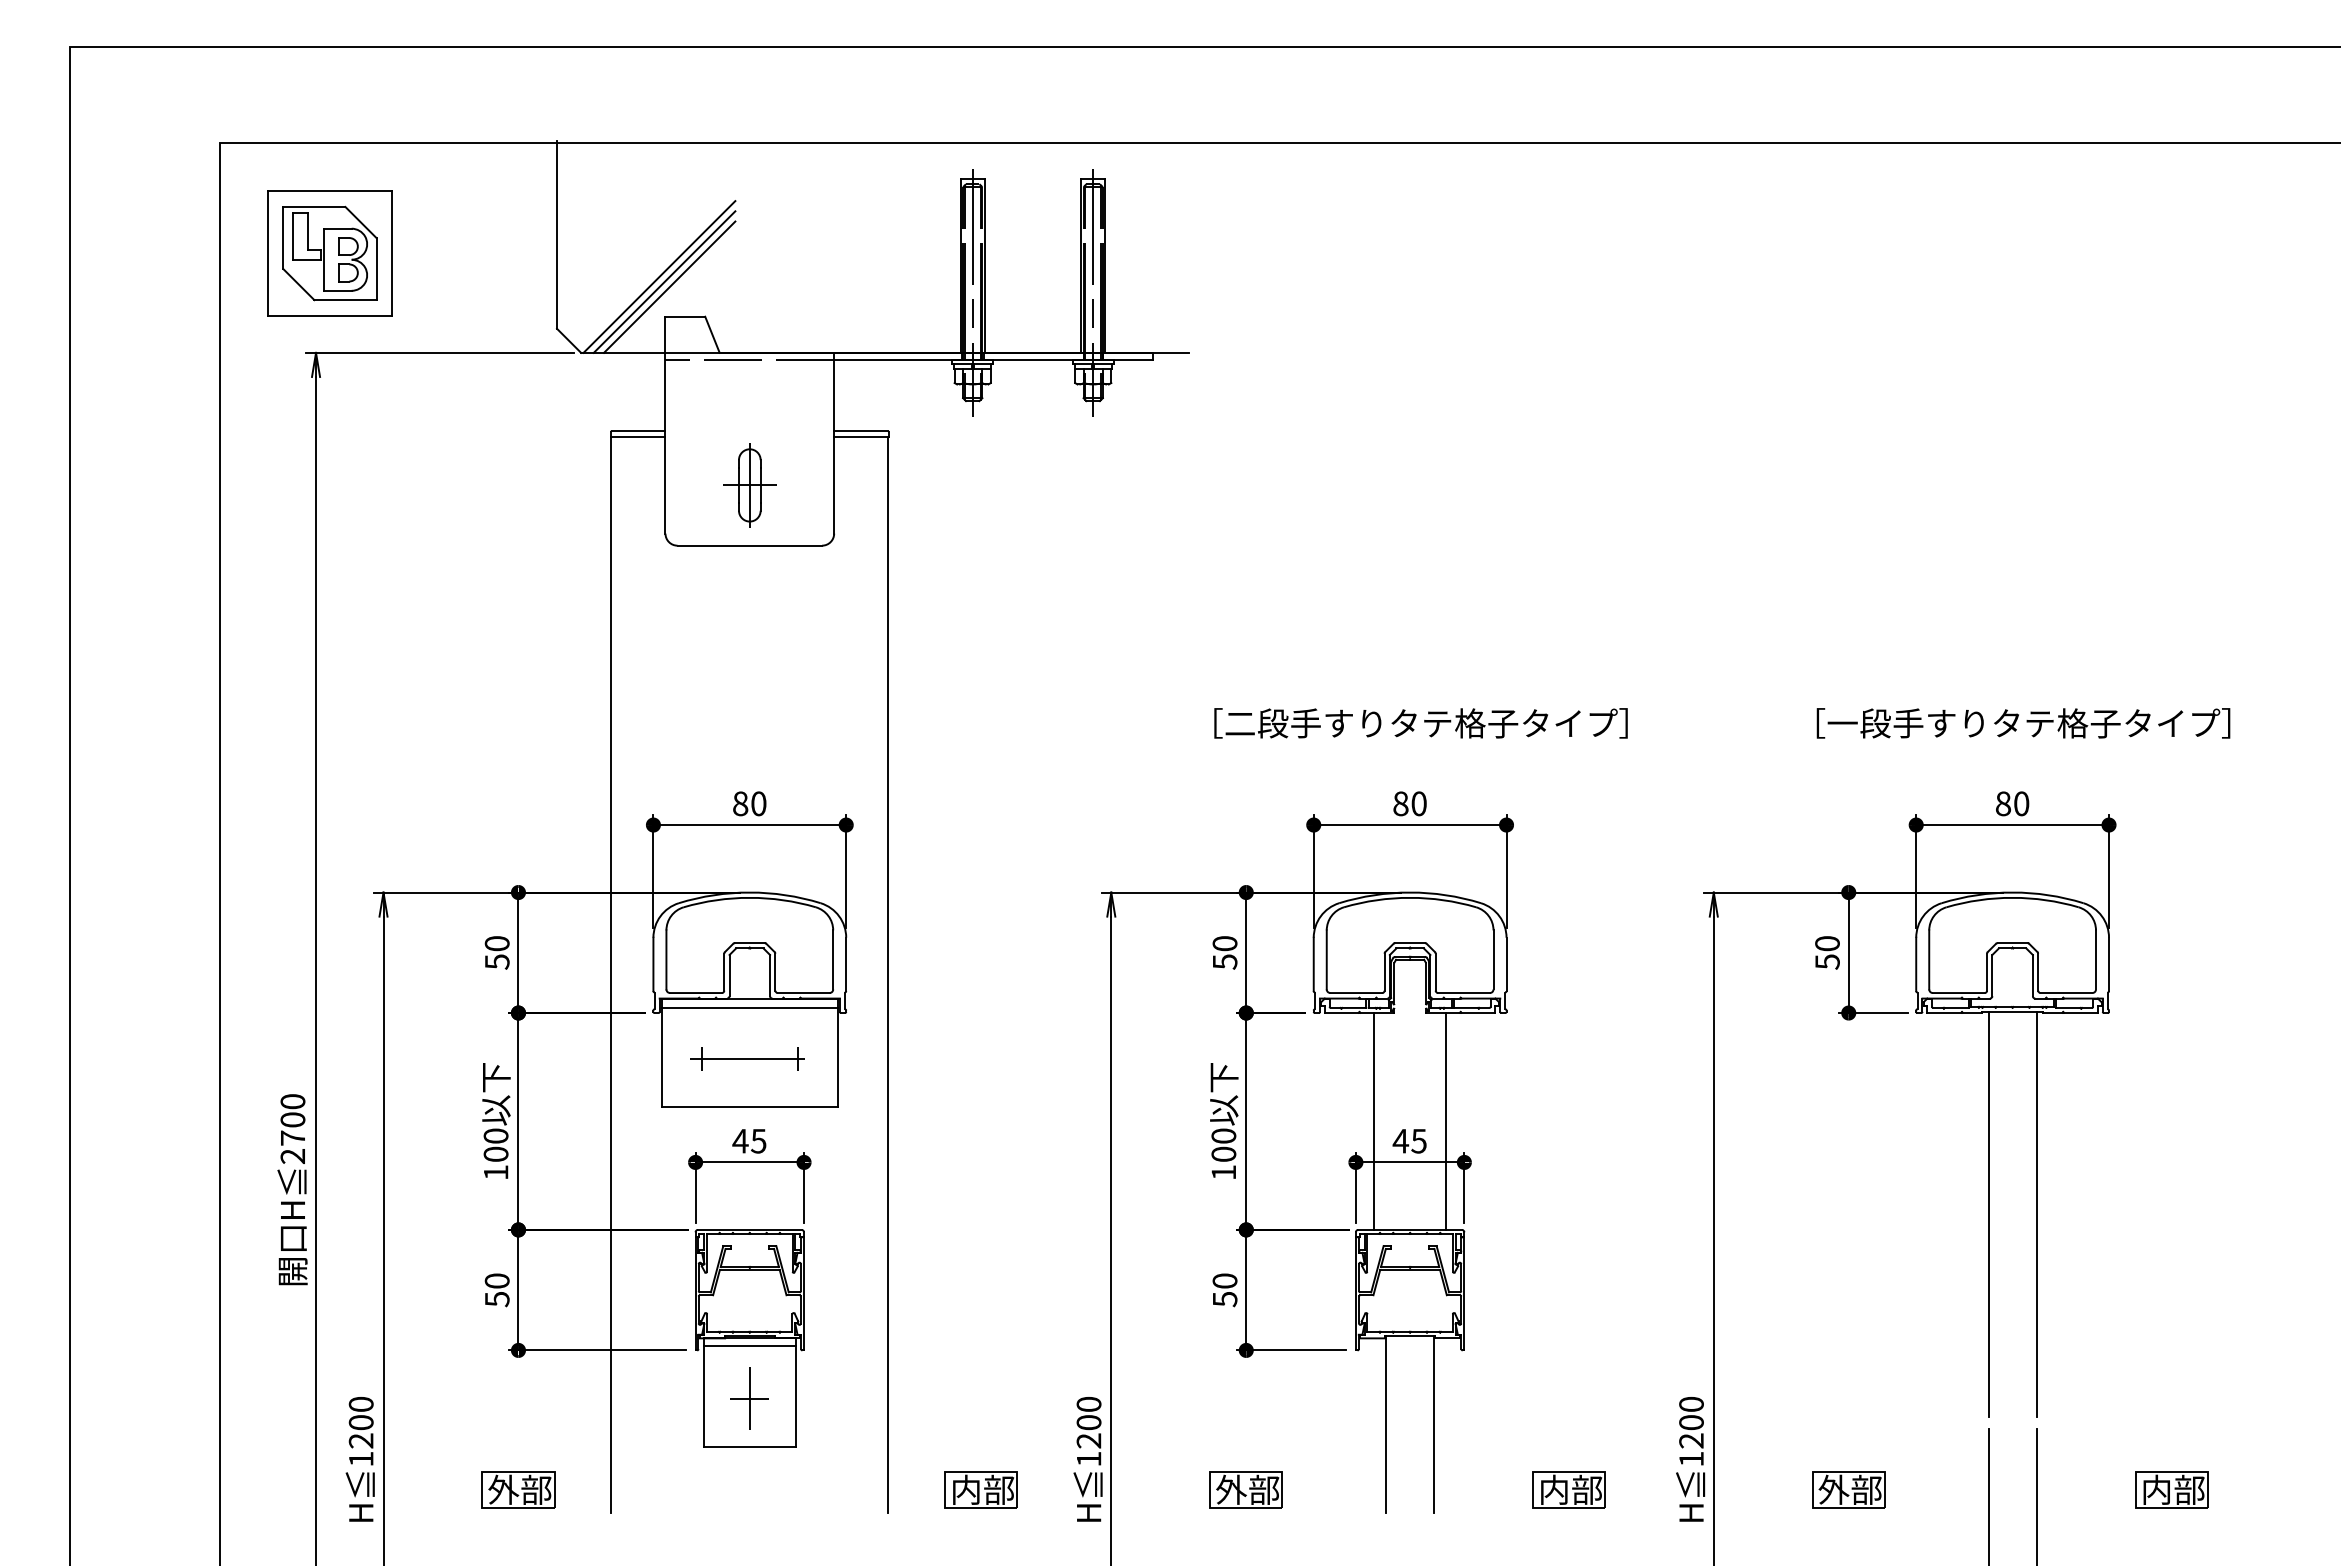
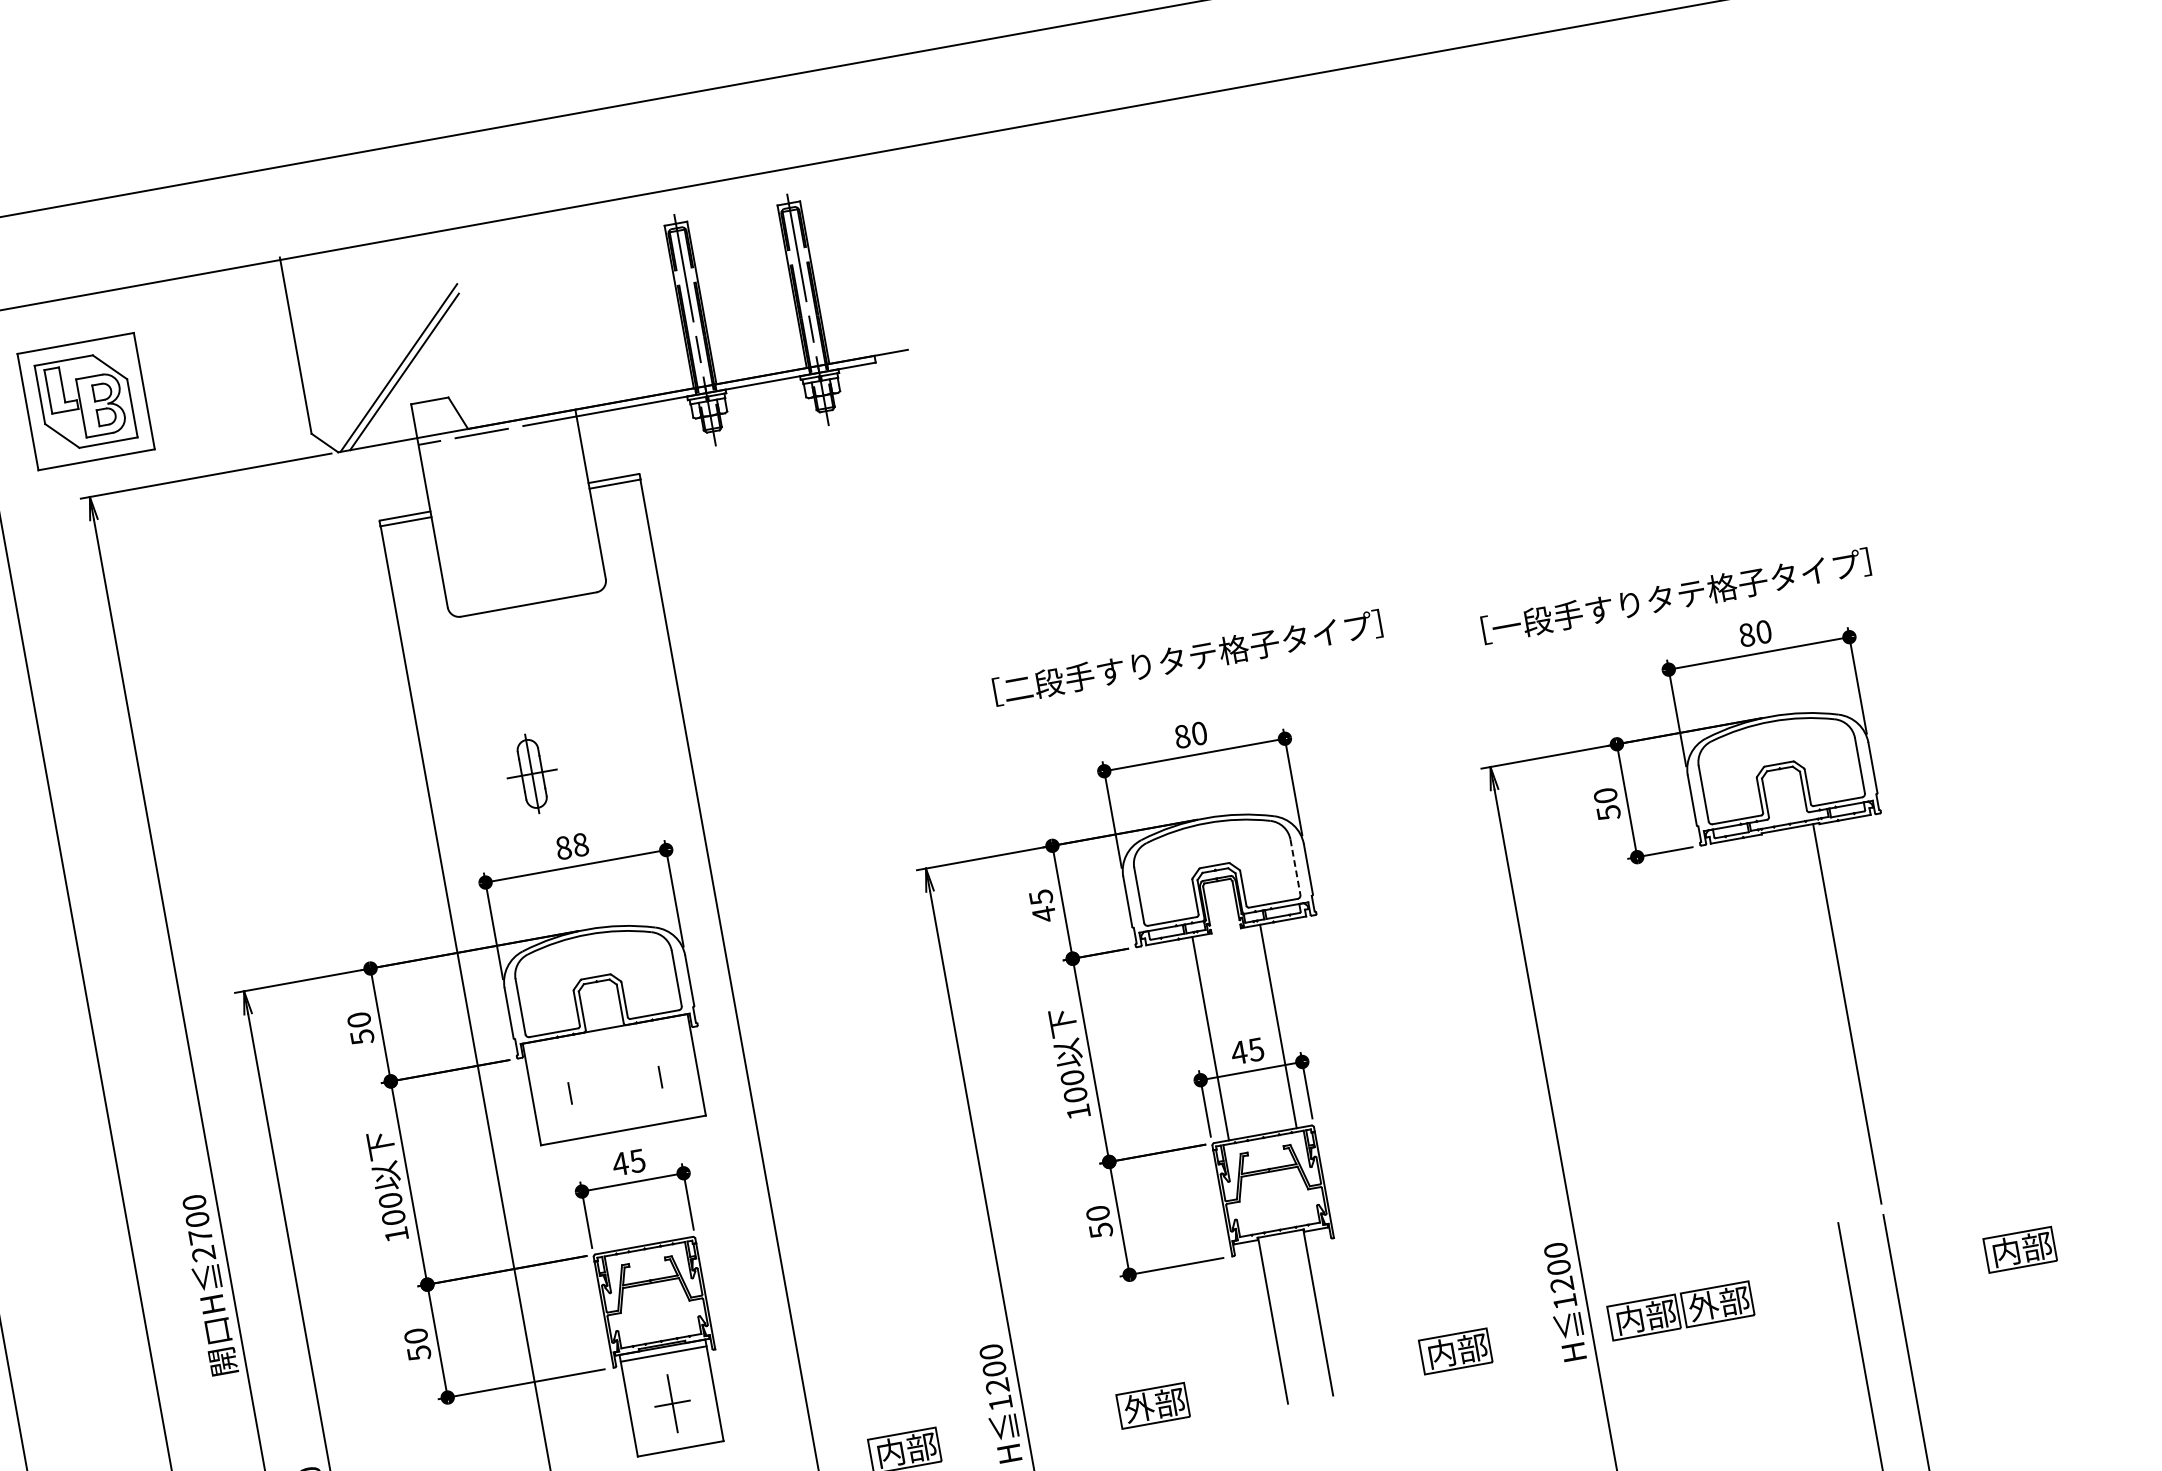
line: (669, 286) -> (409, 375), removed
part: (749, 485) -> (531, 774), moved
text: (2023, 723) -> (1676, 596), moved
text: (758, 804) -> (580, 845), 80 -> 88
text: (1224, 953) -> (1042, 906), 50 -> 45
line: (1493, 959) -> (1295, 866), solid -> dashed
line: (749, 1008) -> (606, 1038), removed
line: (749, 1058) -> (614, 1085), removed
line: (1988, 1213) -> (1801, 1021), removed
part: (1769, 1489) -> (1643, 1316), added

